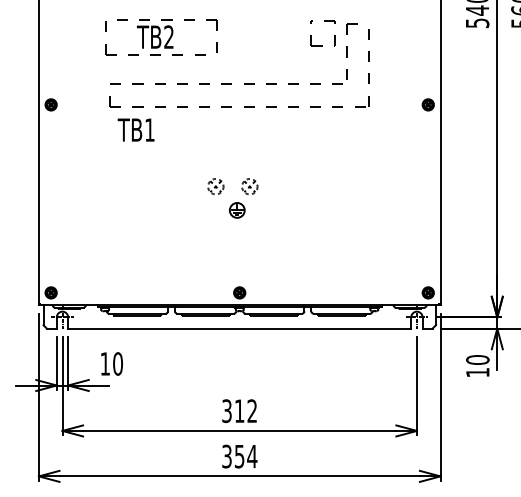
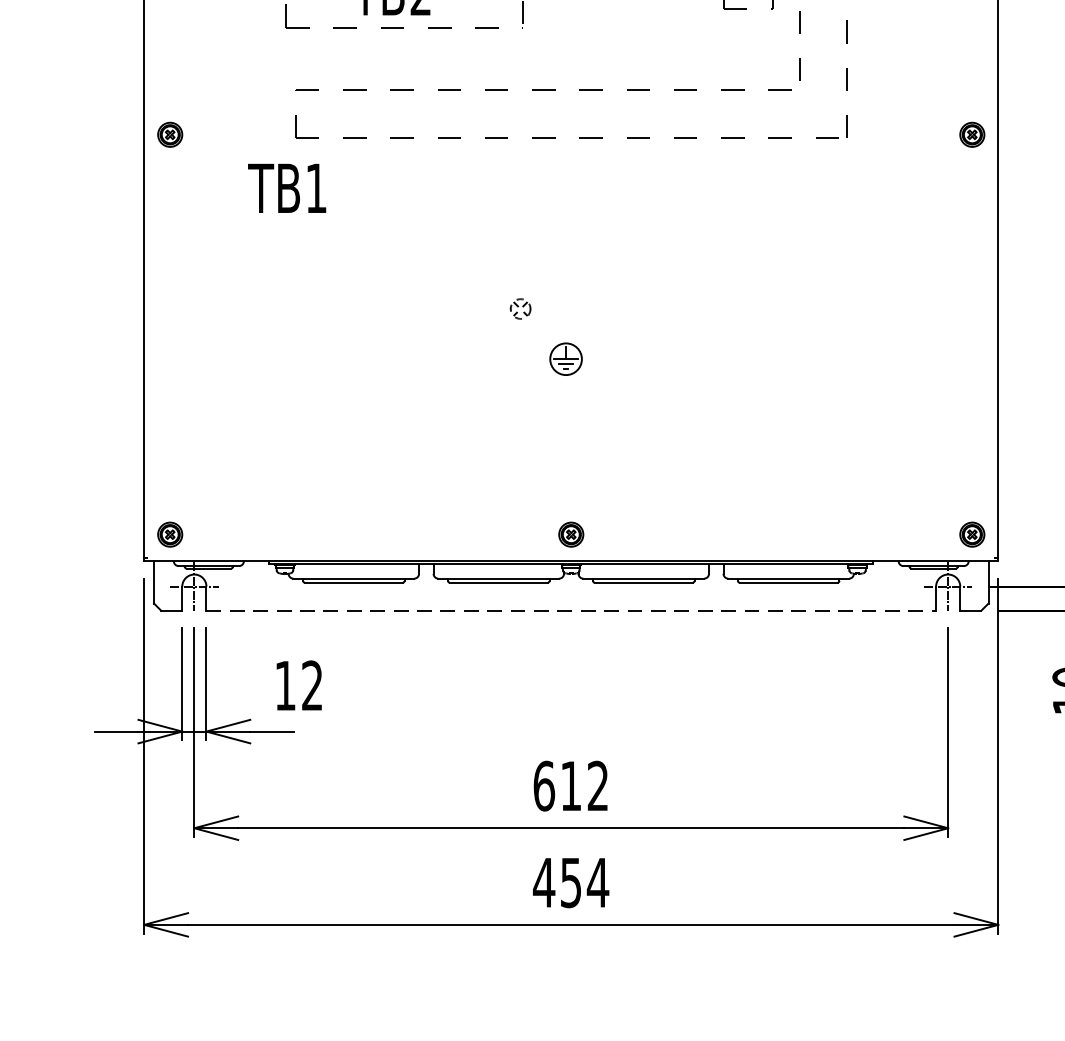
text: (135, 129) -> (285, 187), moved
part: (215, 186) -> (519, 308), size x0.6
part: (249, 186) -> (592, 308), removed
line: (239, 328) -> (570, 610), solid -> dashed
text: (117, 363) -> (311, 684), 10 -> 12
text: (227, 410) -> (545, 784), 312 -> 612
text: (226, 456) -> (543, 882), 354 -> 454

